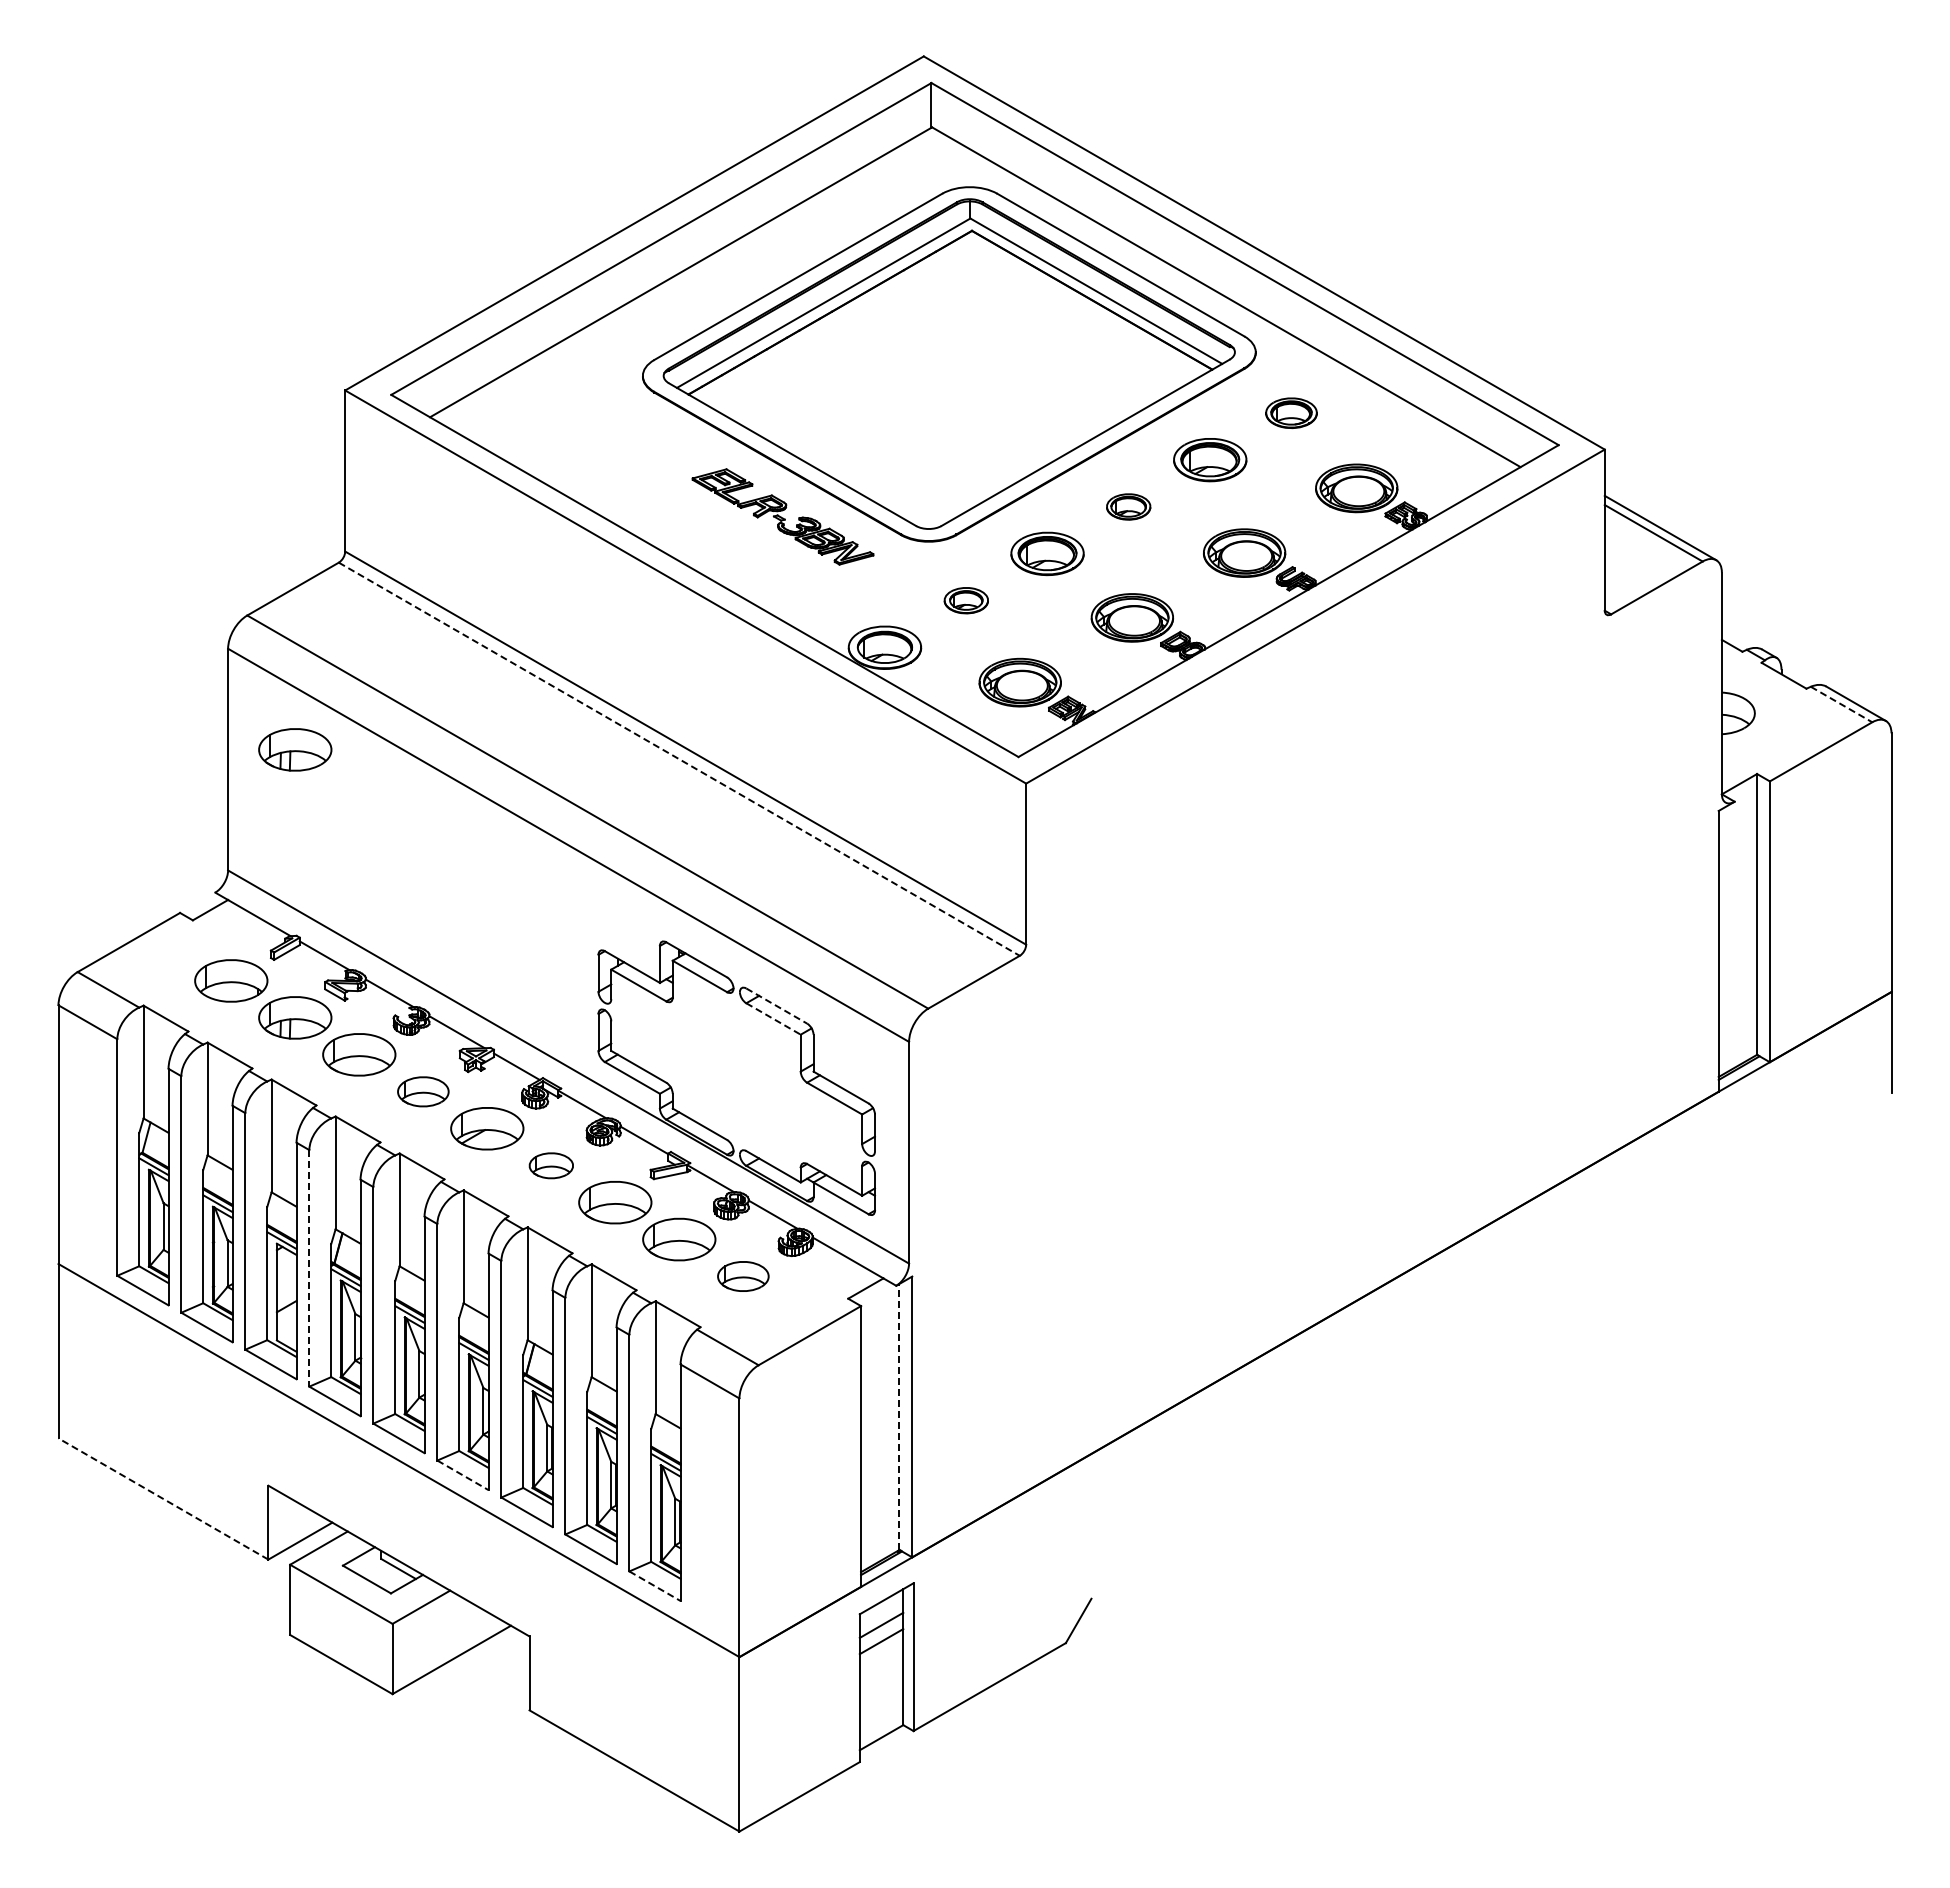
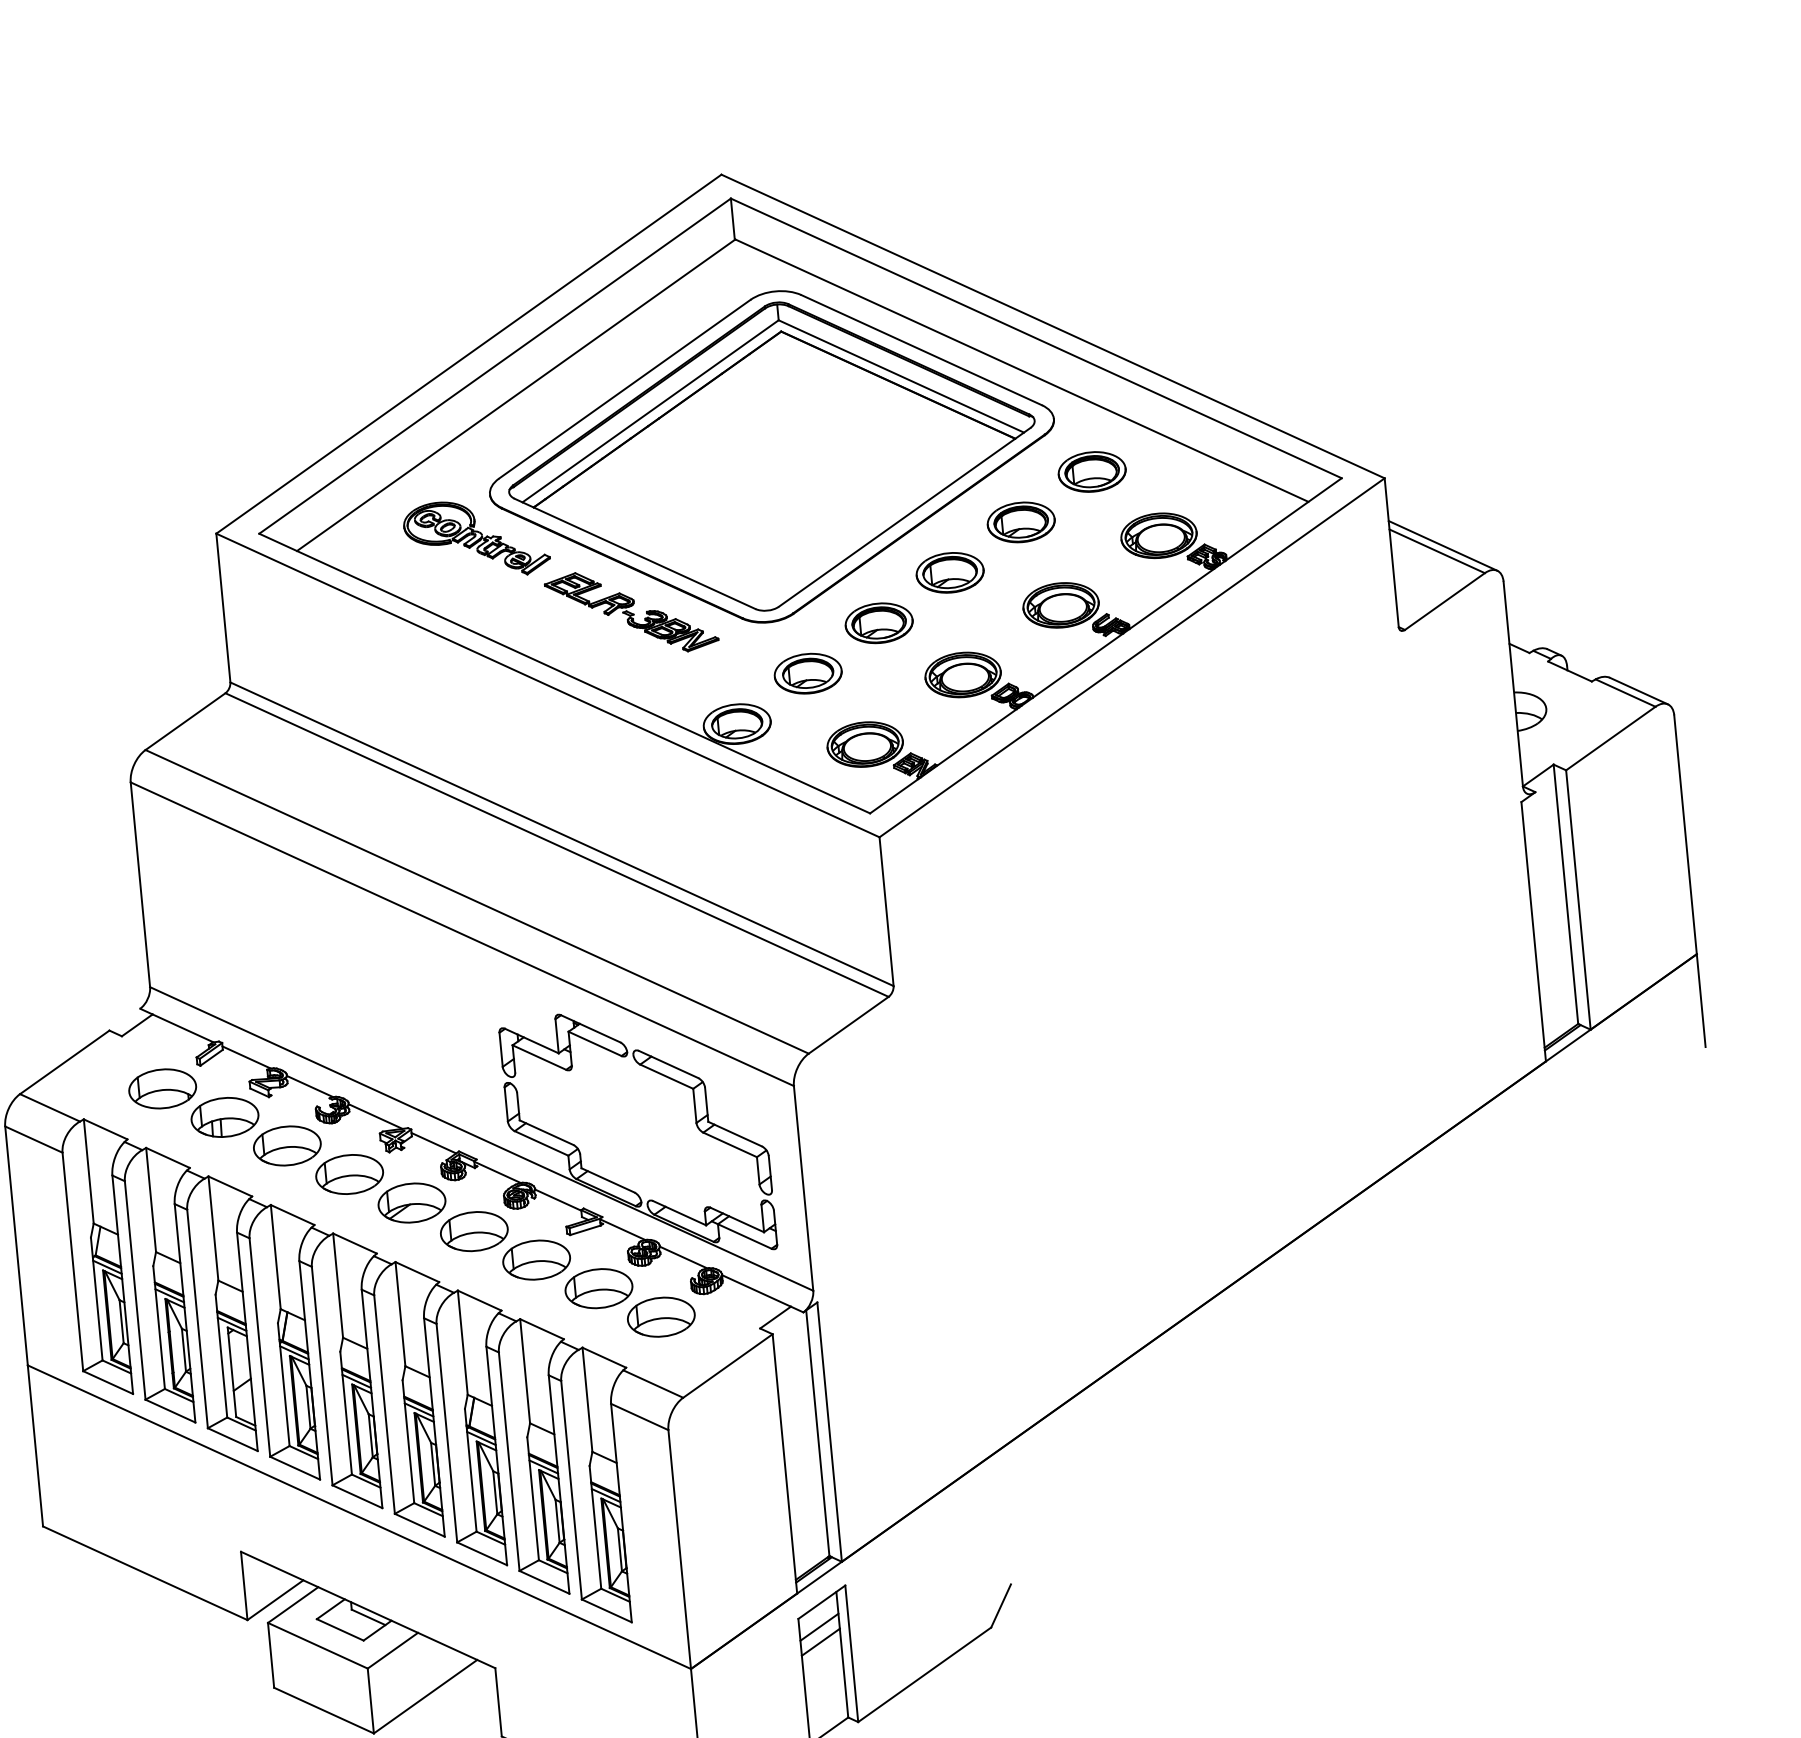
part: (1291, 413) -> (1092, 472), size x1.43
part: (623, 422) -> (476, 538), added
part: (1128, 506) -> (949, 572), size x1.67
part: (966, 600) -> (808, 673), size x1.67
line: (1842, 704) -> (1626, 692), dashed -> solid
part: (295, 749) -> (201, 869), removed
line: (679, 759) -> (557, 845), dashed -> solid
line: (777, 1006) -> (669, 1064), dashed -> solid
line: (773, 1019) -> (666, 1077), dashed -> solid
part: (423, 1091) -> (349, 1174), size x1.43
part: (551, 1165) -> (474, 1231), size x1.67
line: (309, 1268) -> (260, 1347), dashed -> solid
part: (743, 1276) -> (661, 1317), size x1.43
line: (899, 1416) -> (817, 1432), dashed -> solid
line: (462, 1475) -> (419, 1525), dashed -> solid
line: (163, 1498) -> (145, 1572), dashed -> solid
line: (655, 1586) -> (607, 1611), dashed -> solid

